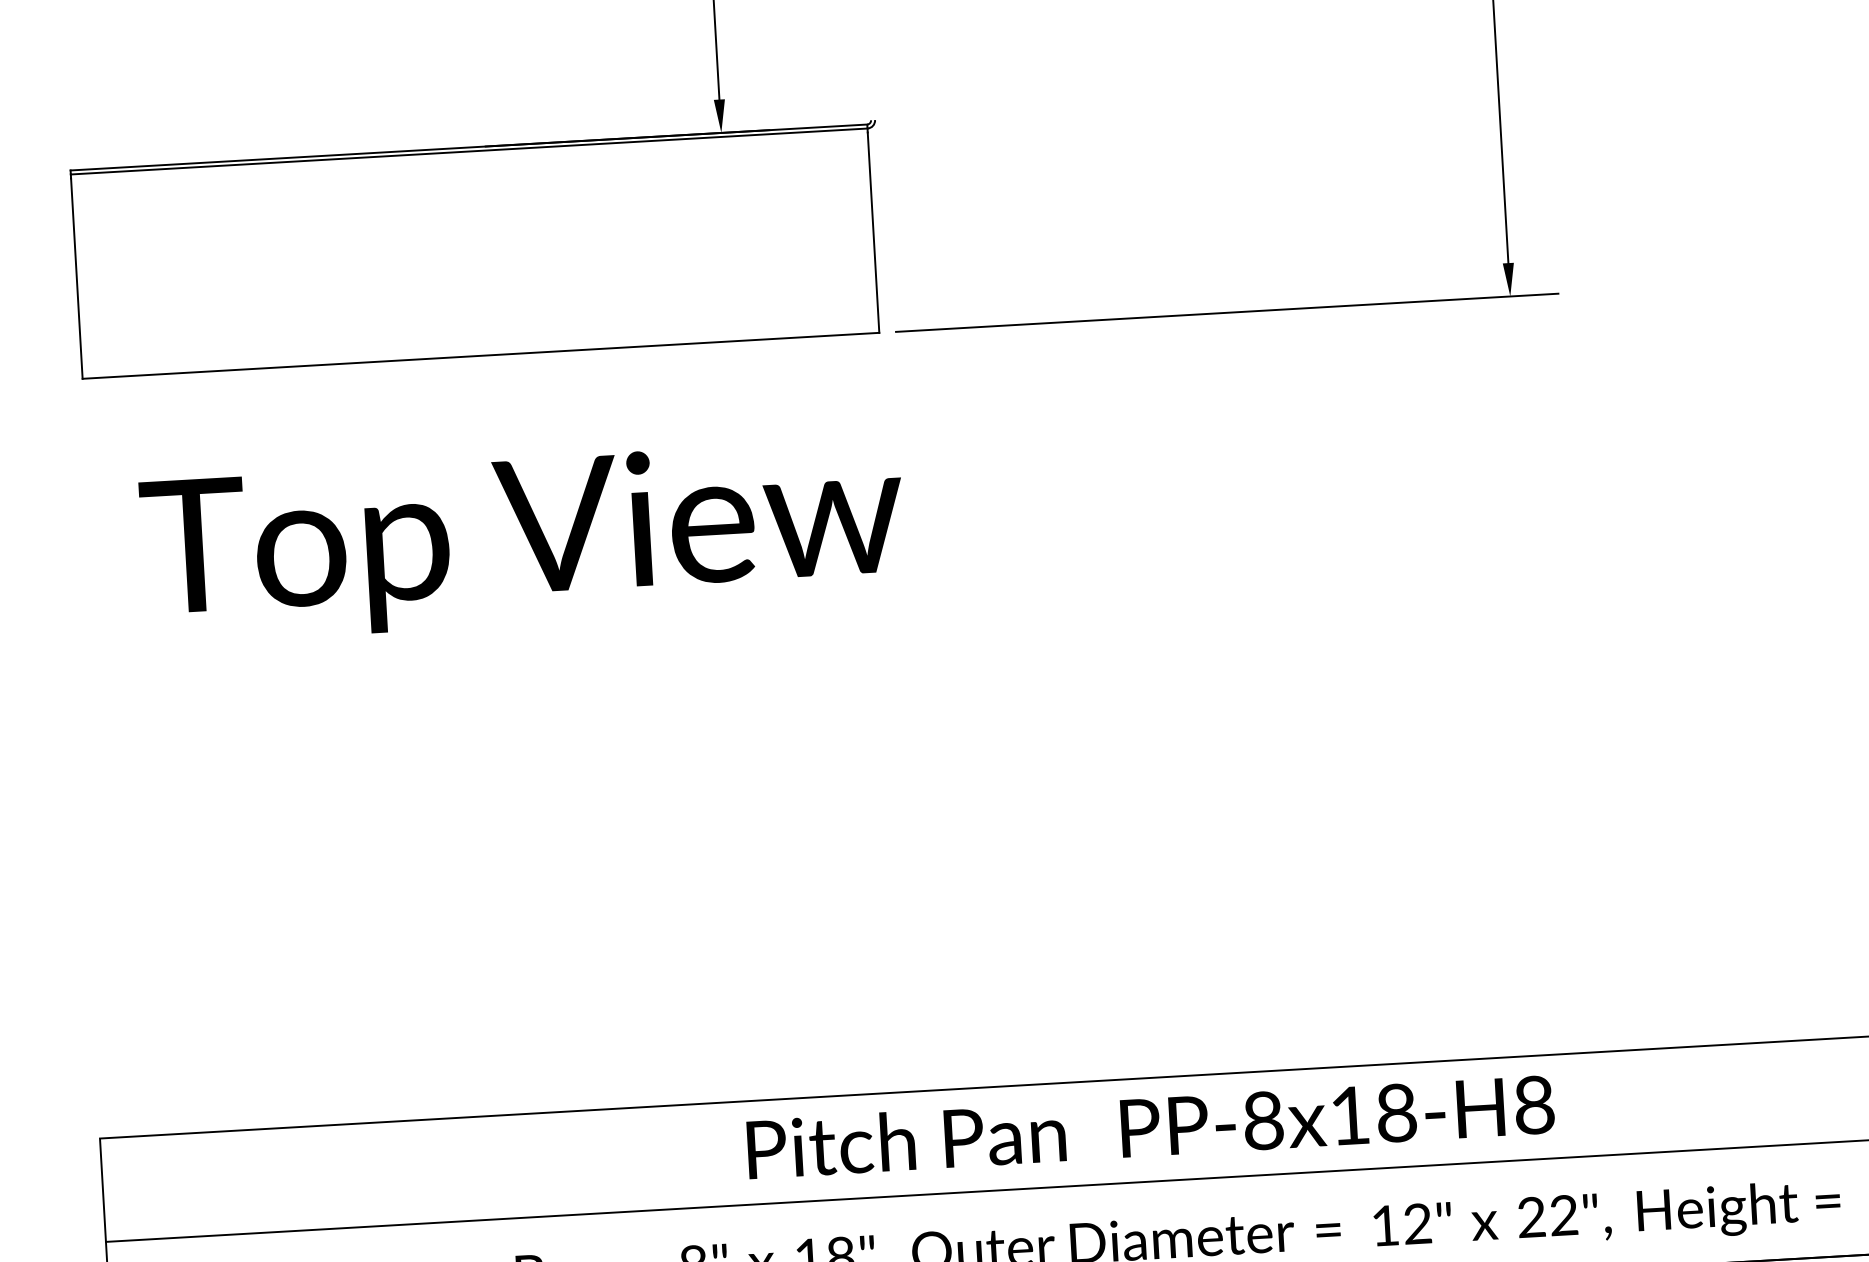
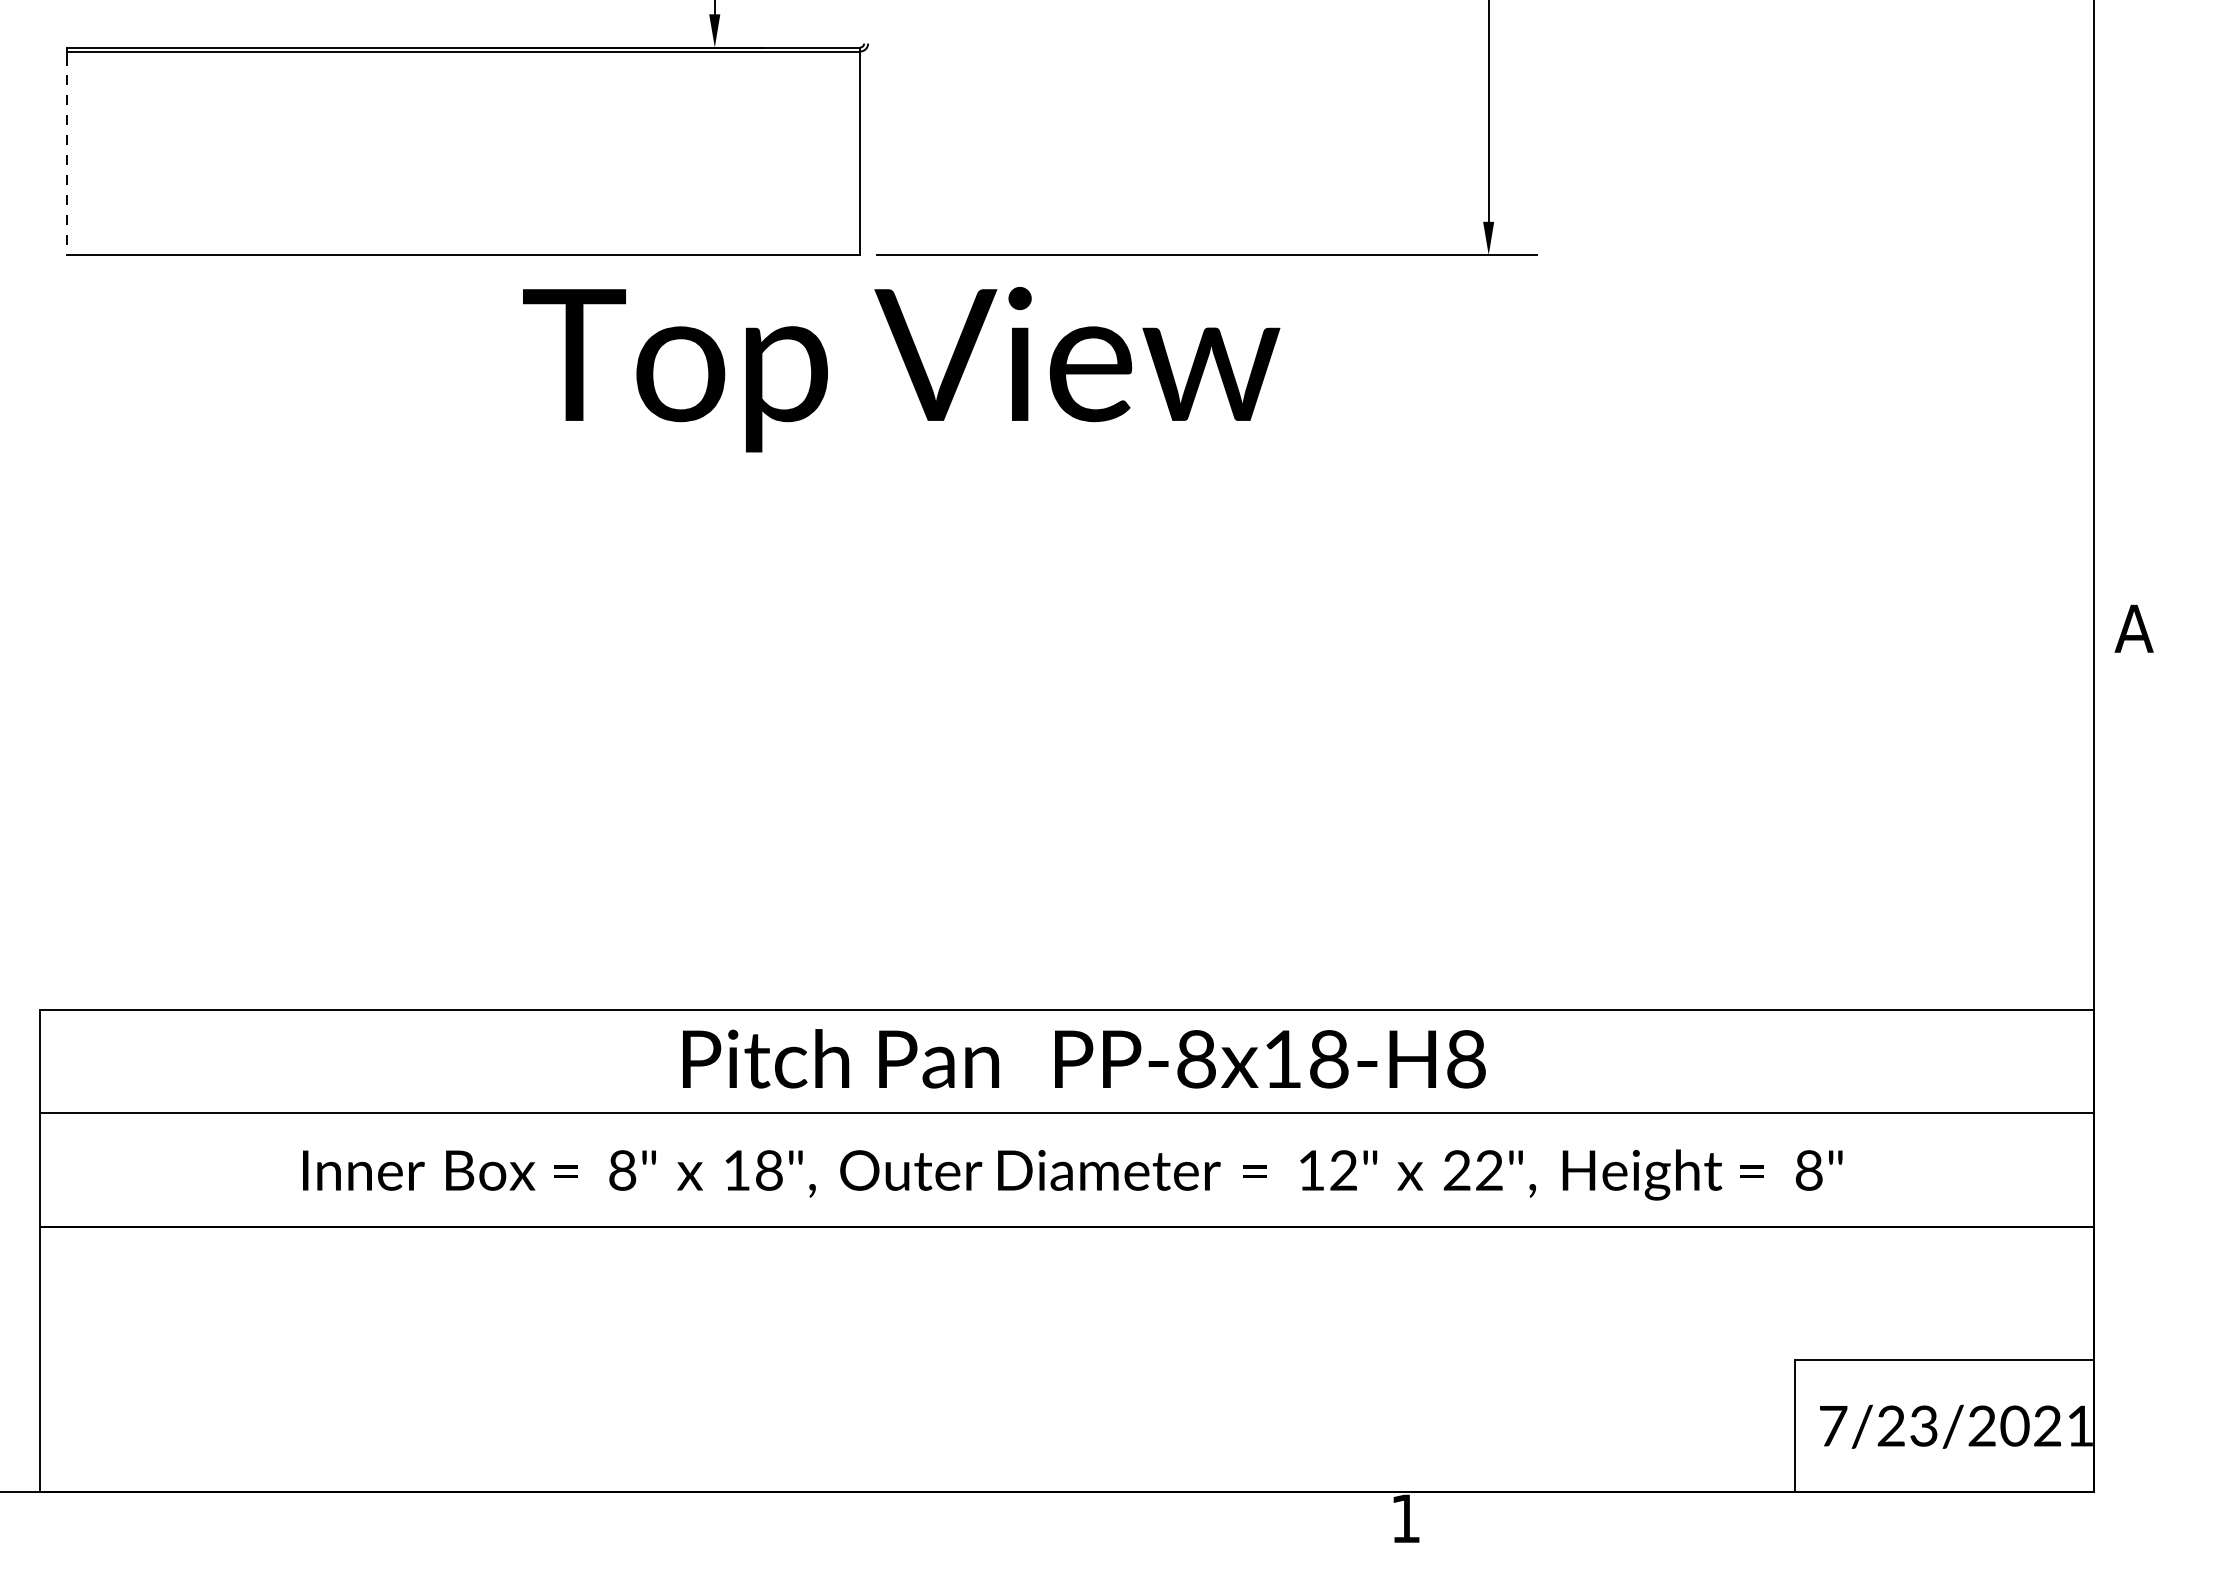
line: (76, 278) -> (66, 155), solid -> dashed
text: (522, 541) -> (901, 369), moved

